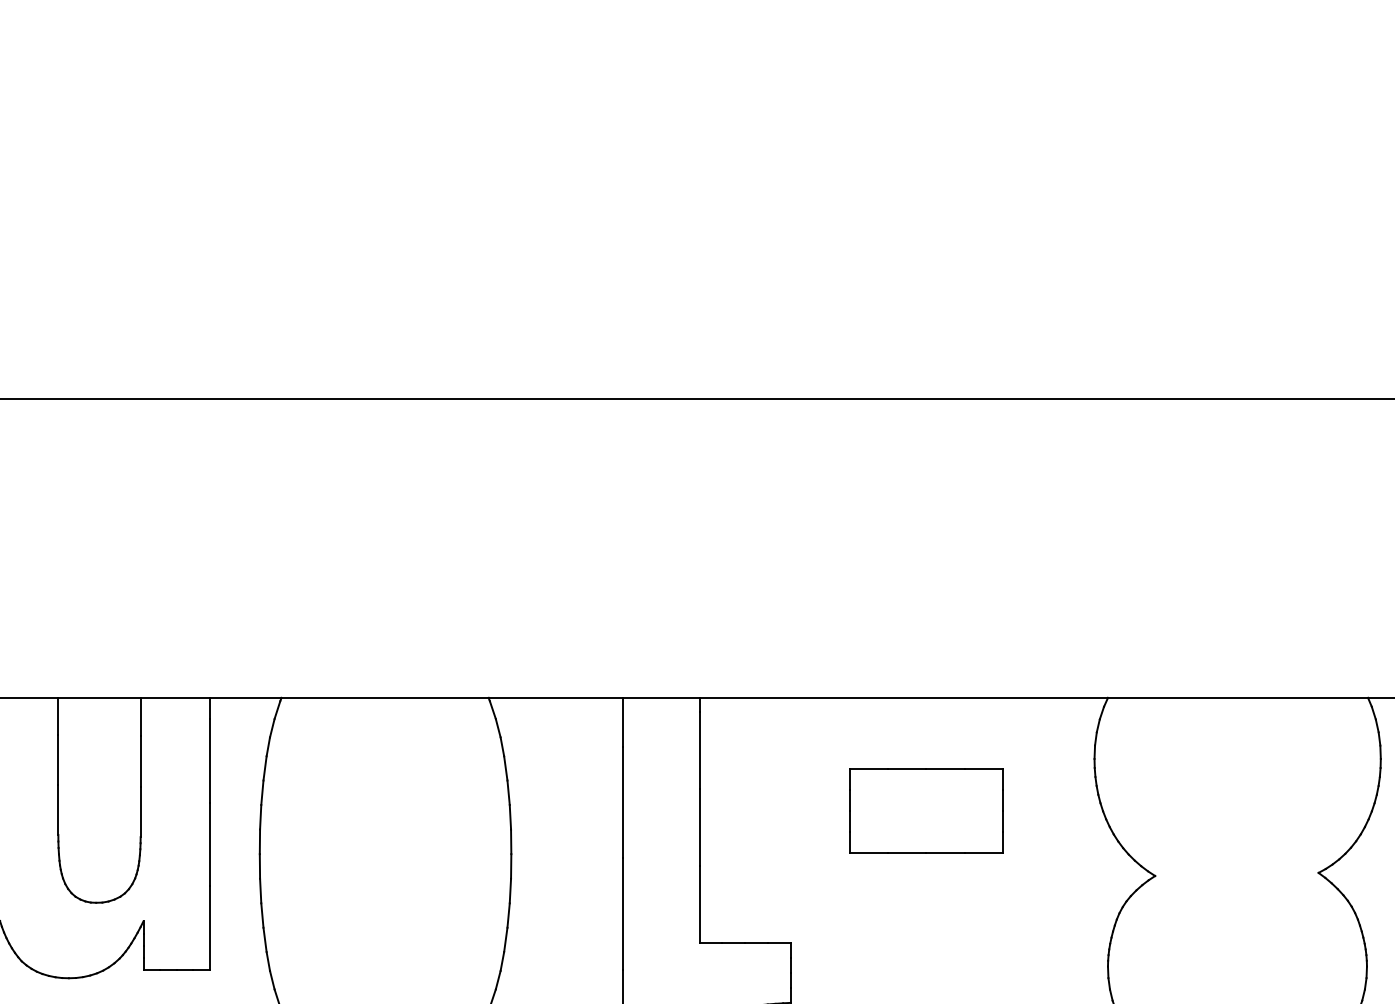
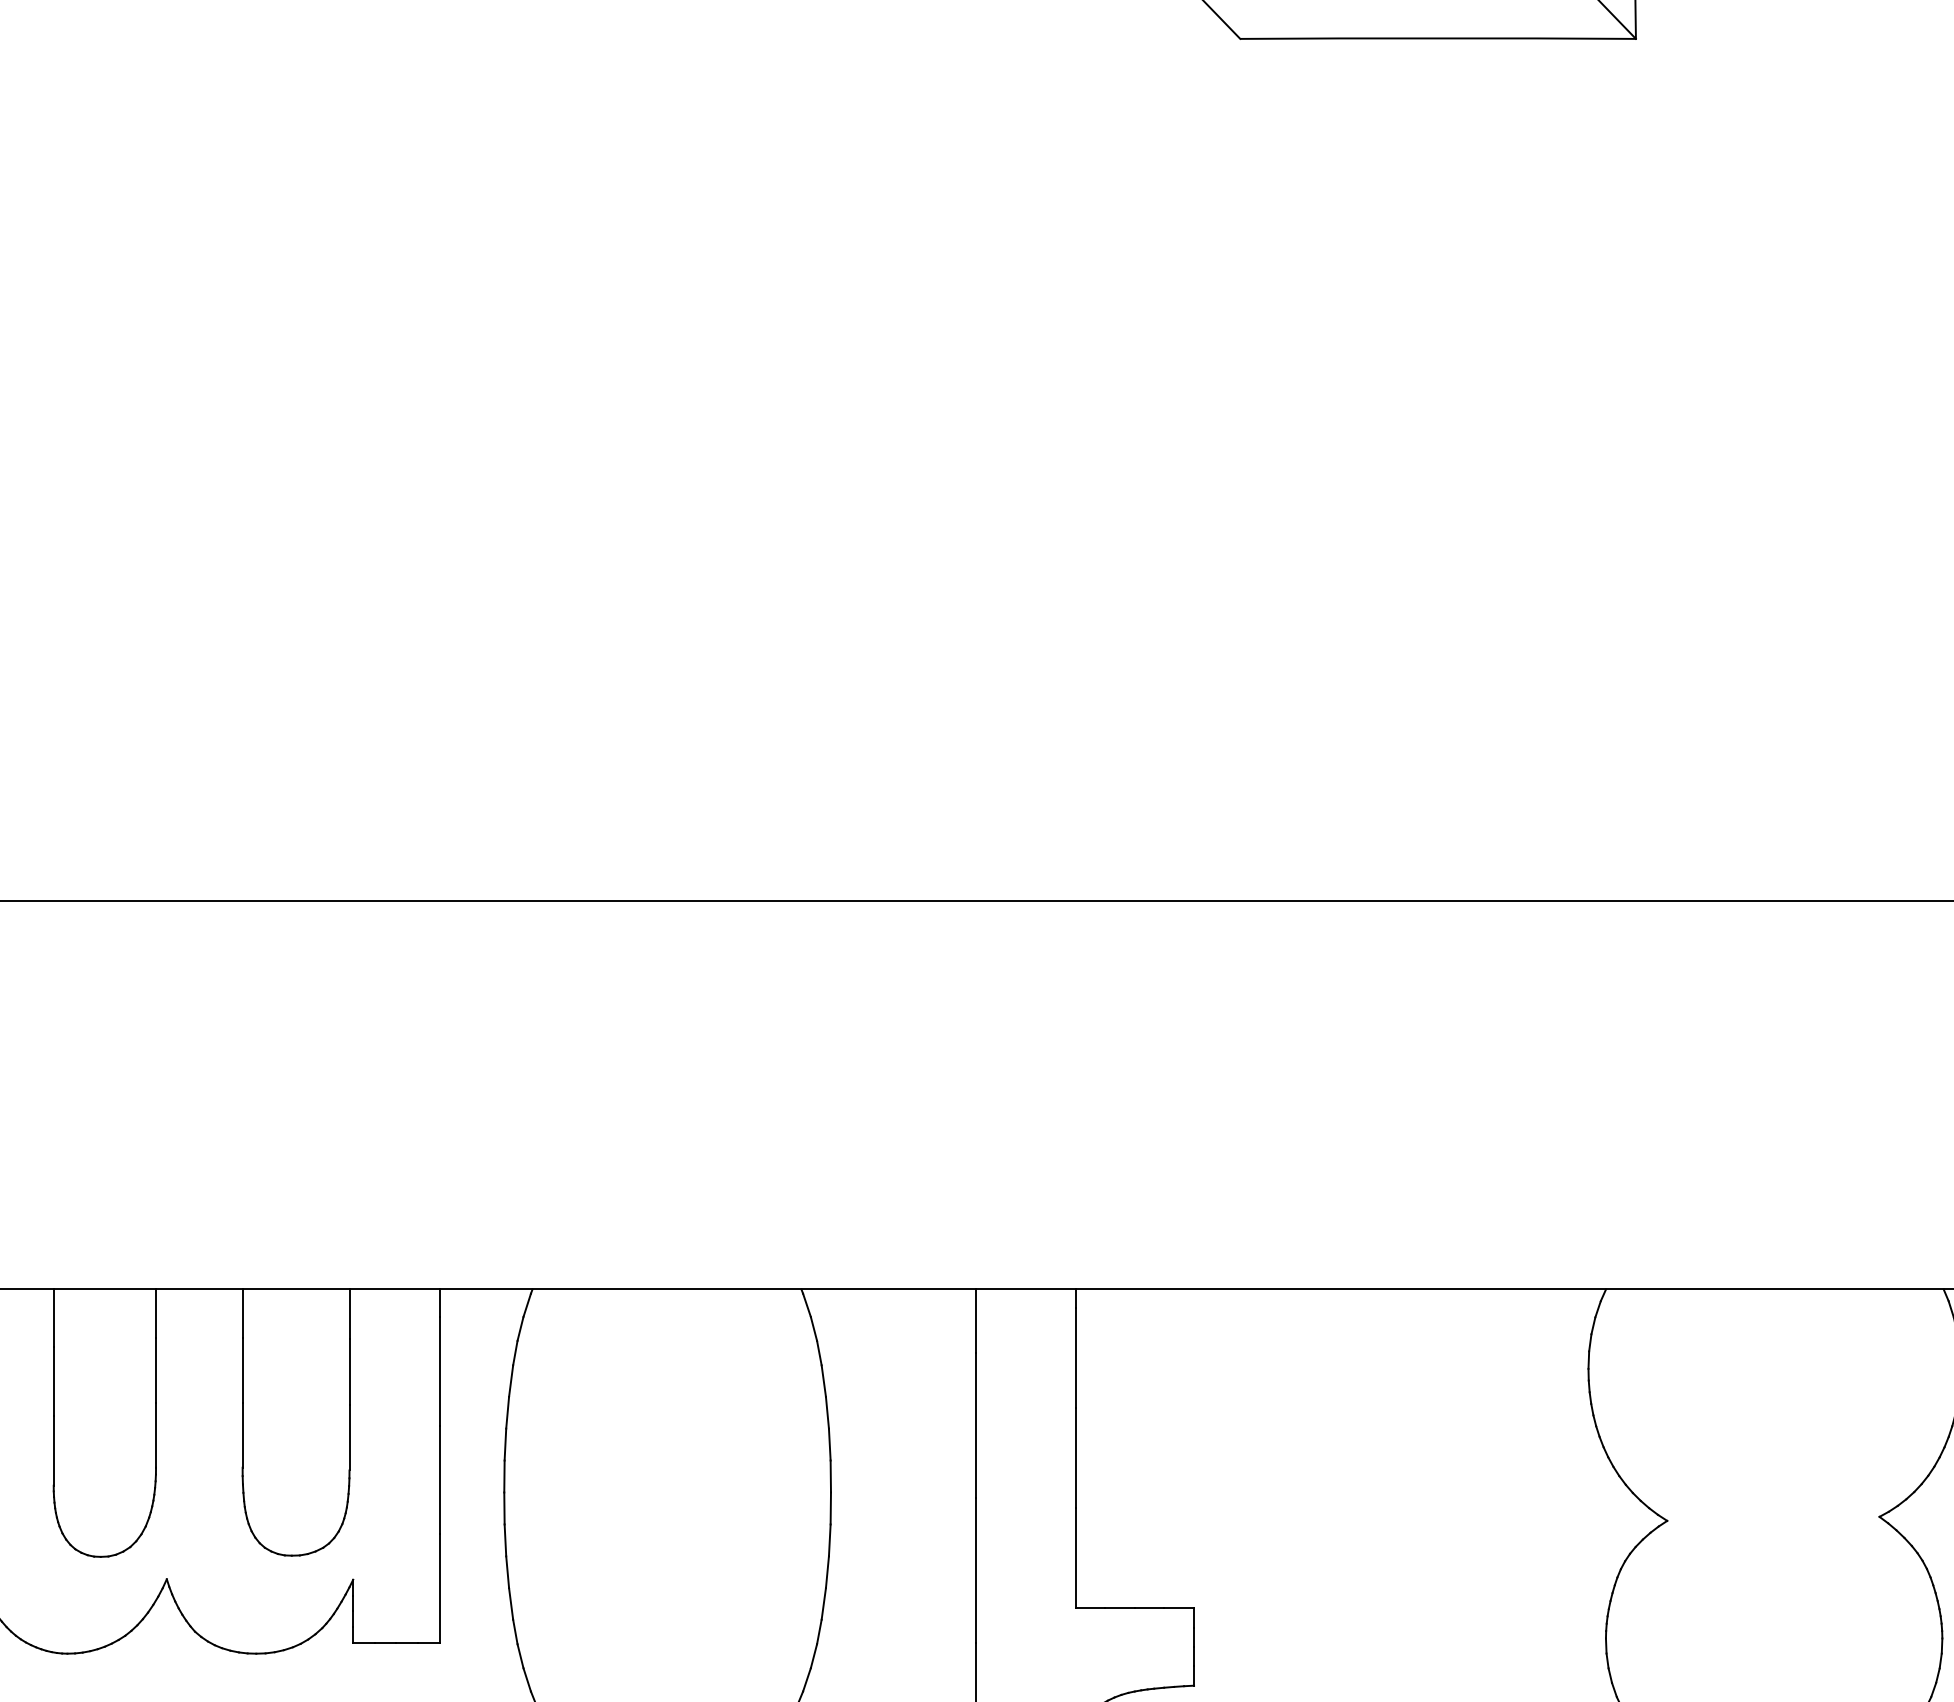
part: (926, 810) -> (1370, 1435), removed

